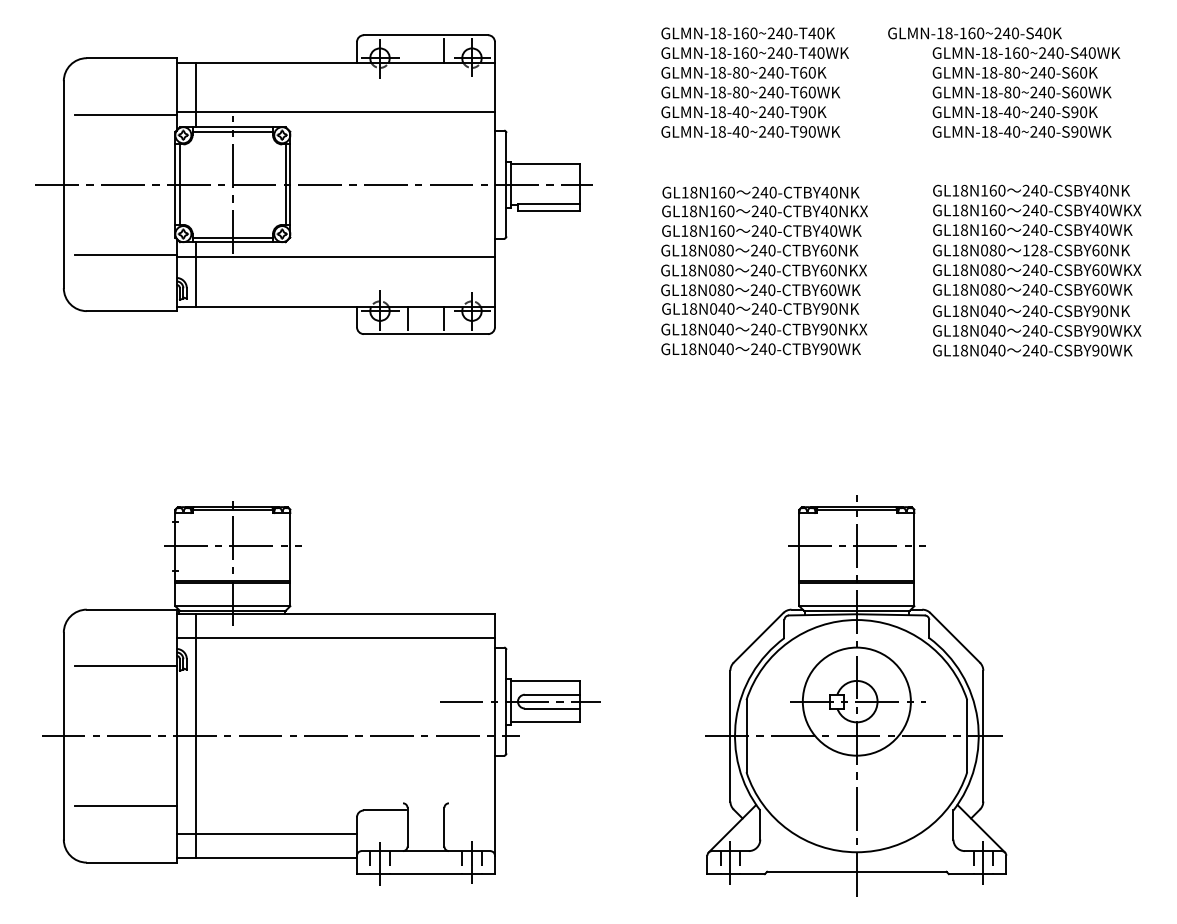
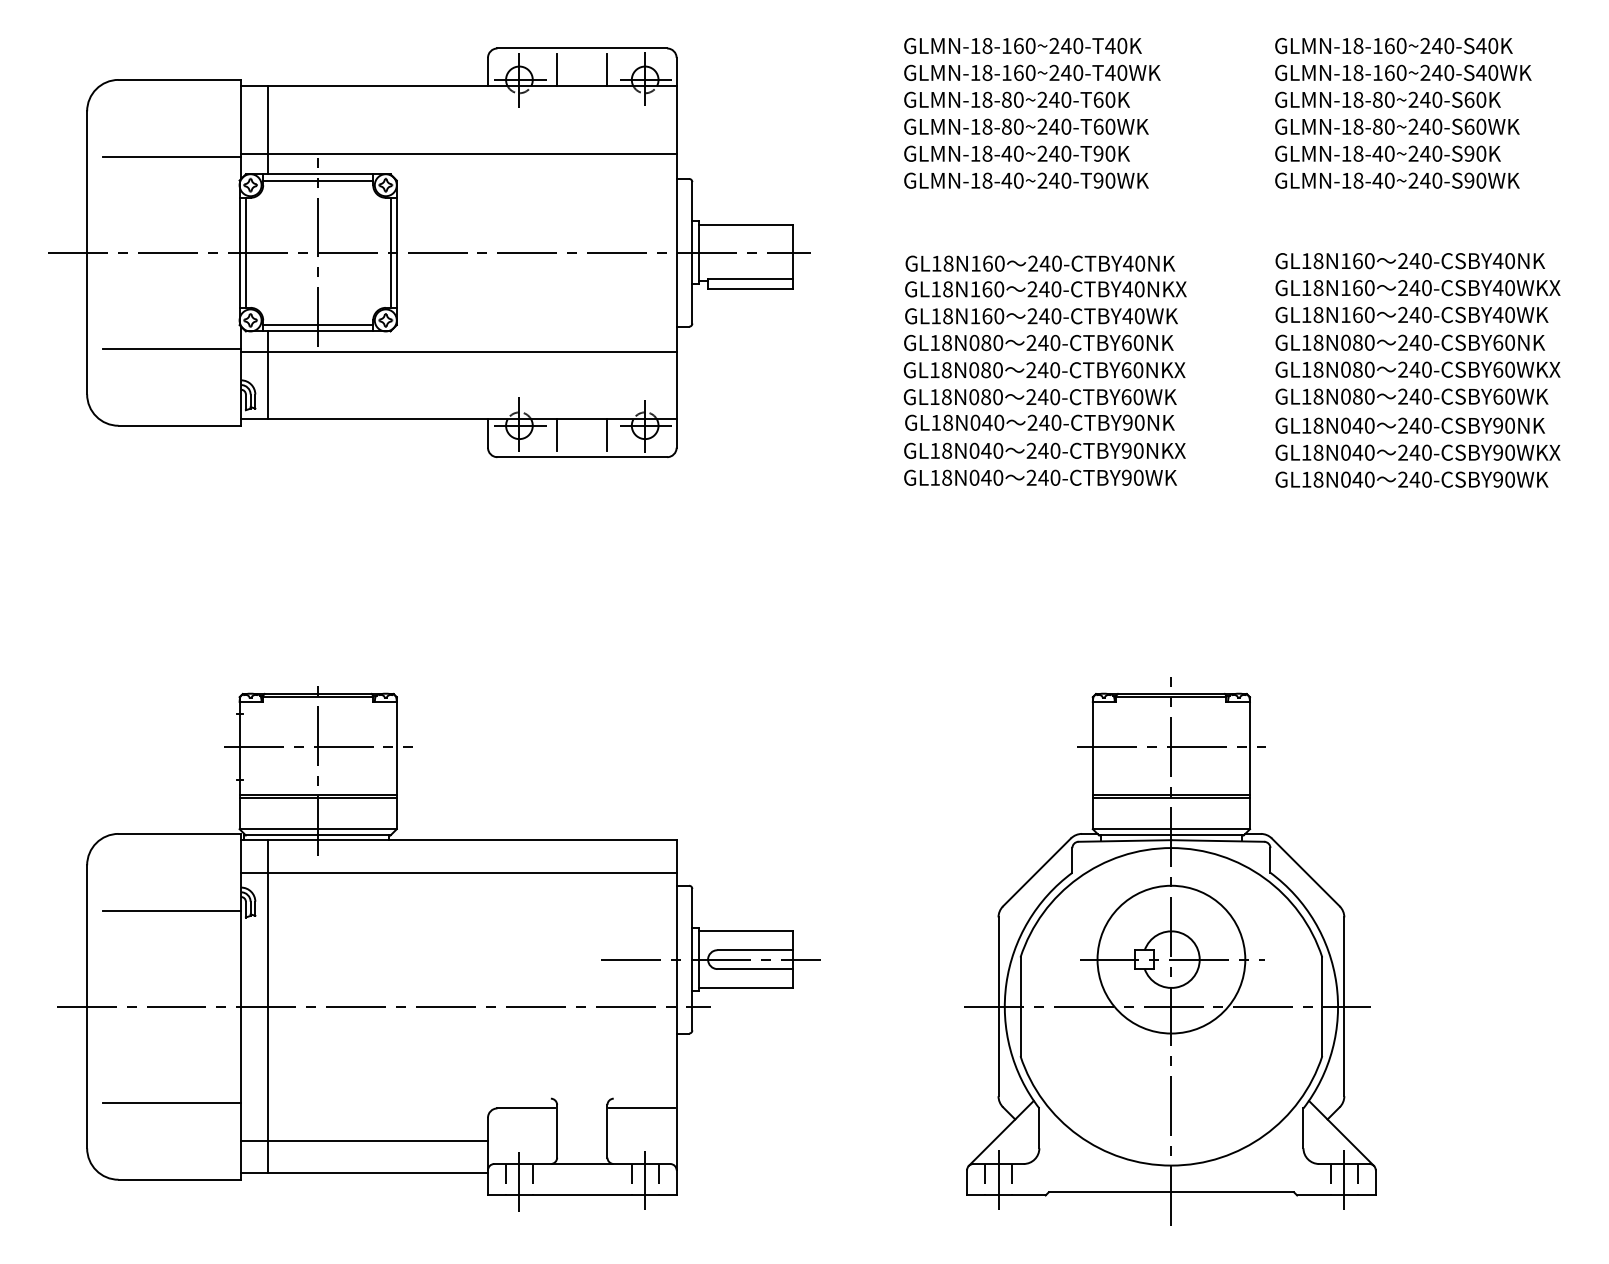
text: (974, 33) -> (1393, 46), moved
line: (407, 51) -> (557, 70), added
text: (1034, 250) -> (1414, 342), 128-CSBY60NK -> 240-CSBY60NK
line: (469, 810) -> (641, 1108), added

